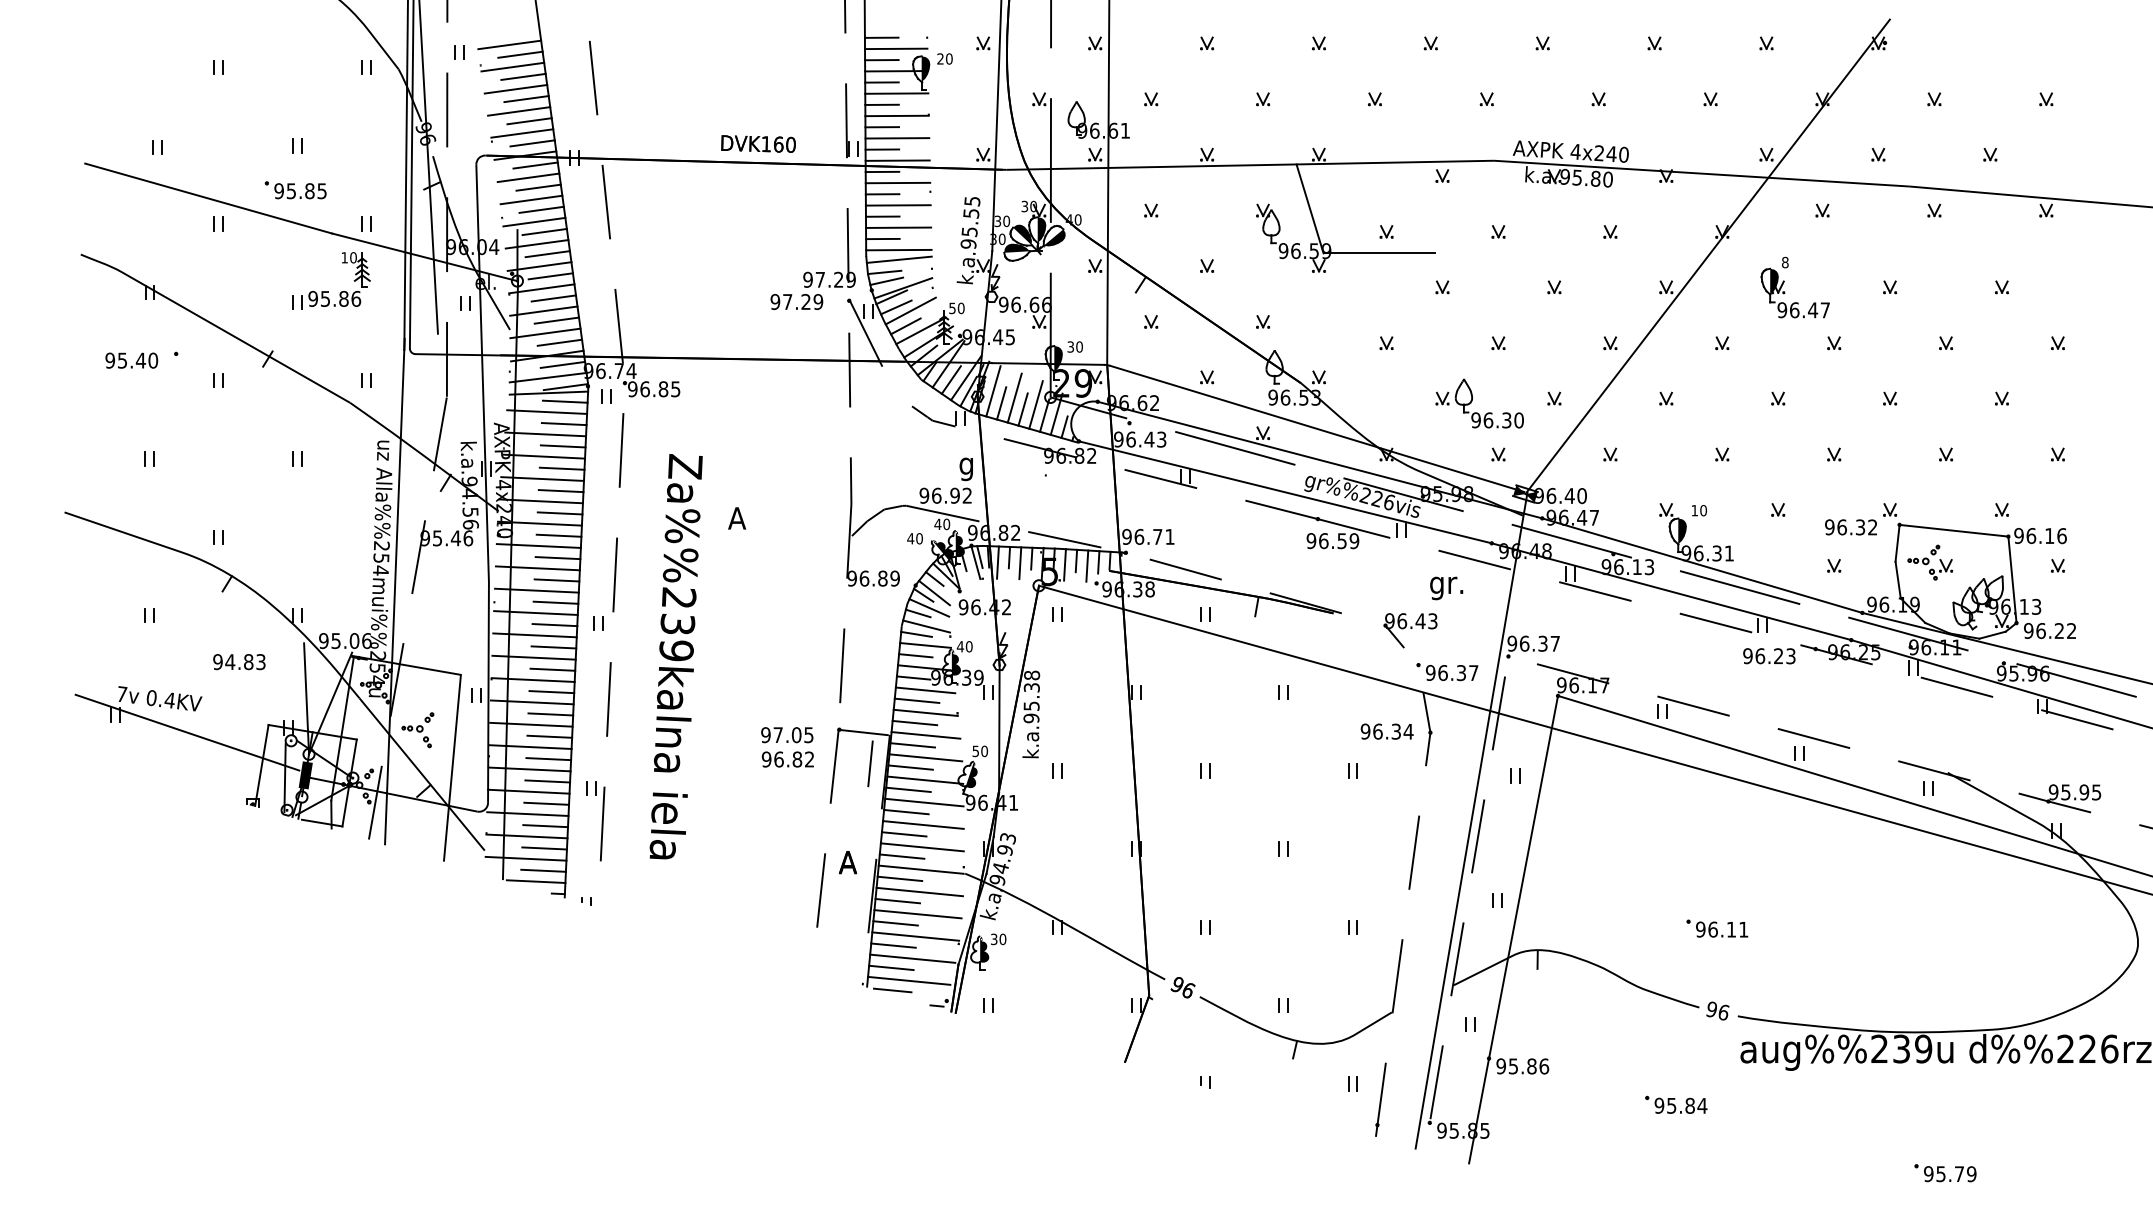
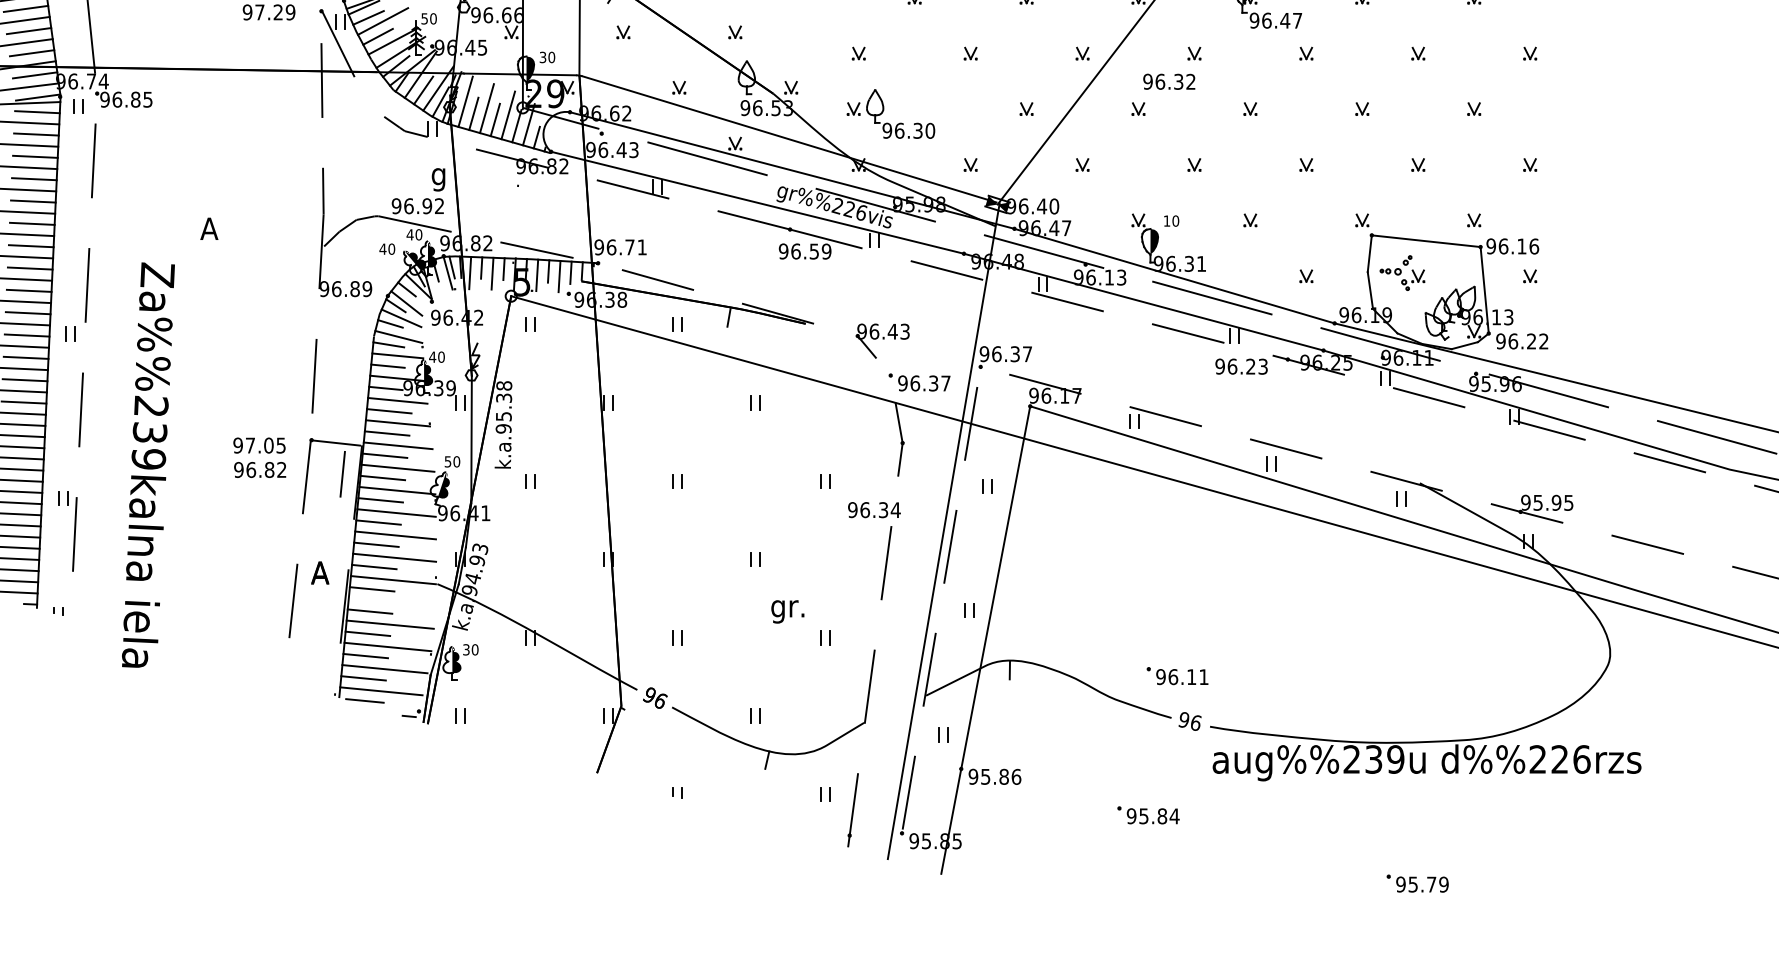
part: (1472, 401) -> (883, 111), moved
text: (1850, 527) -> (1168, 81), moved
text: (1446, 588) -> (787, 611), moved
text: (675, 656) -> (147, 464), moved
text: (1386, 731) -> (873, 509), moved
line: (919, 891) -> (391, 601), removed
part: (1717, 928) -> (1177, 675), moved

